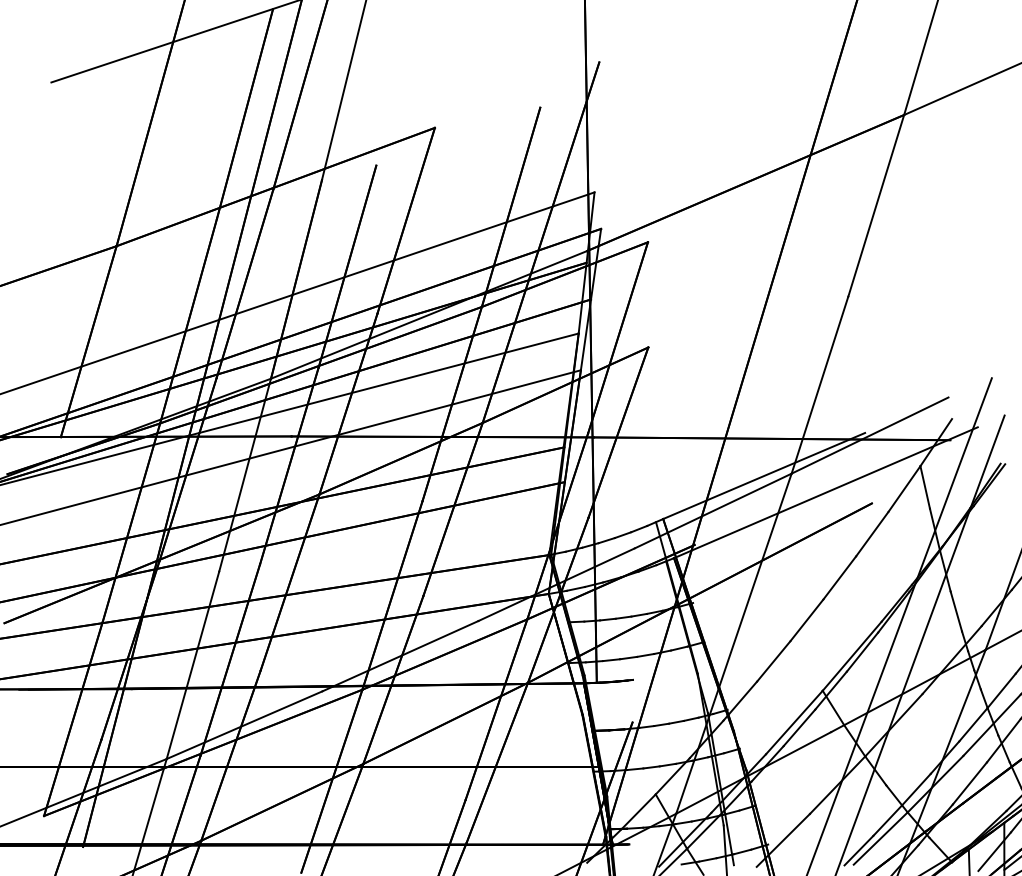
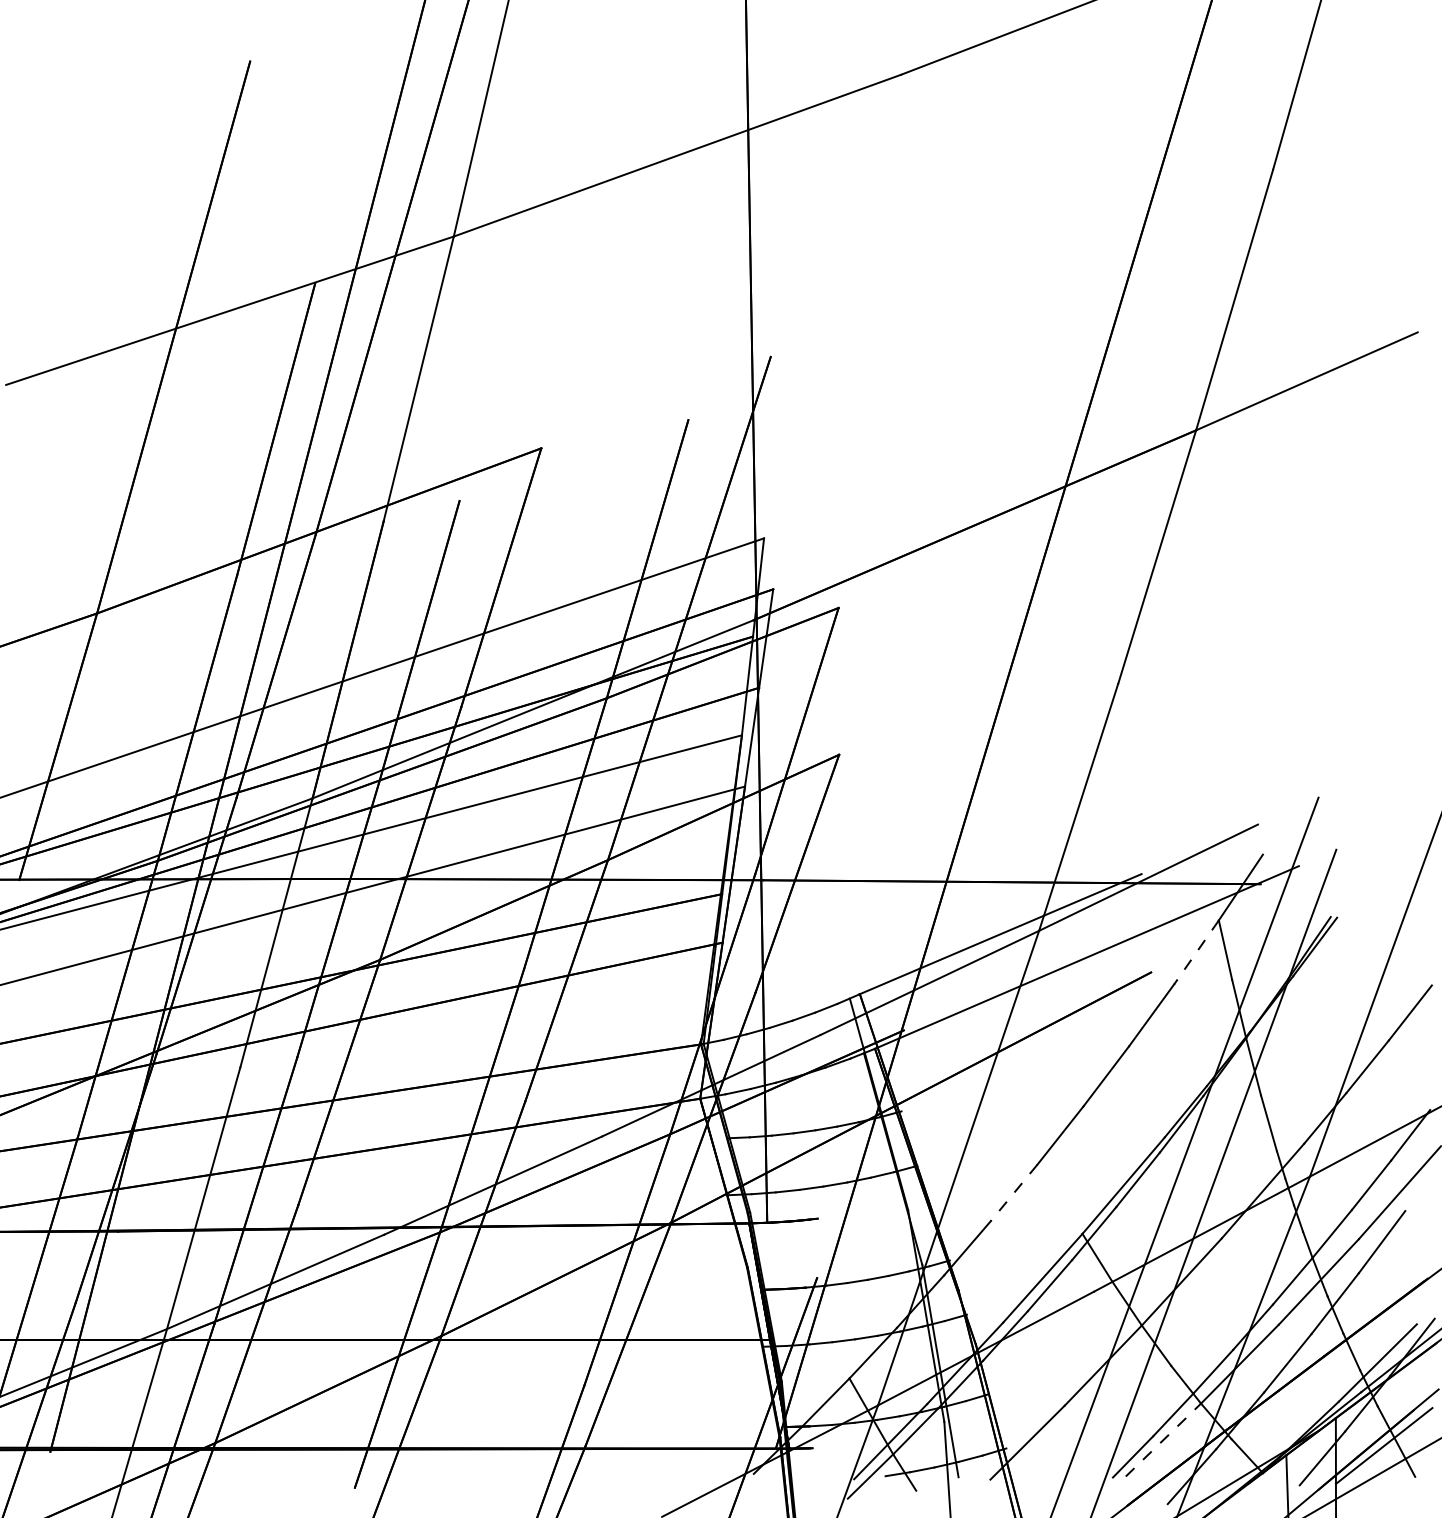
line: (904, 489) -> (1196, 952), solid -> dashed
line: (774, 661) -> (1014, 1192), solid -> dashed
line: (880, 838) -> (1163, 1439), solid -> dashed

